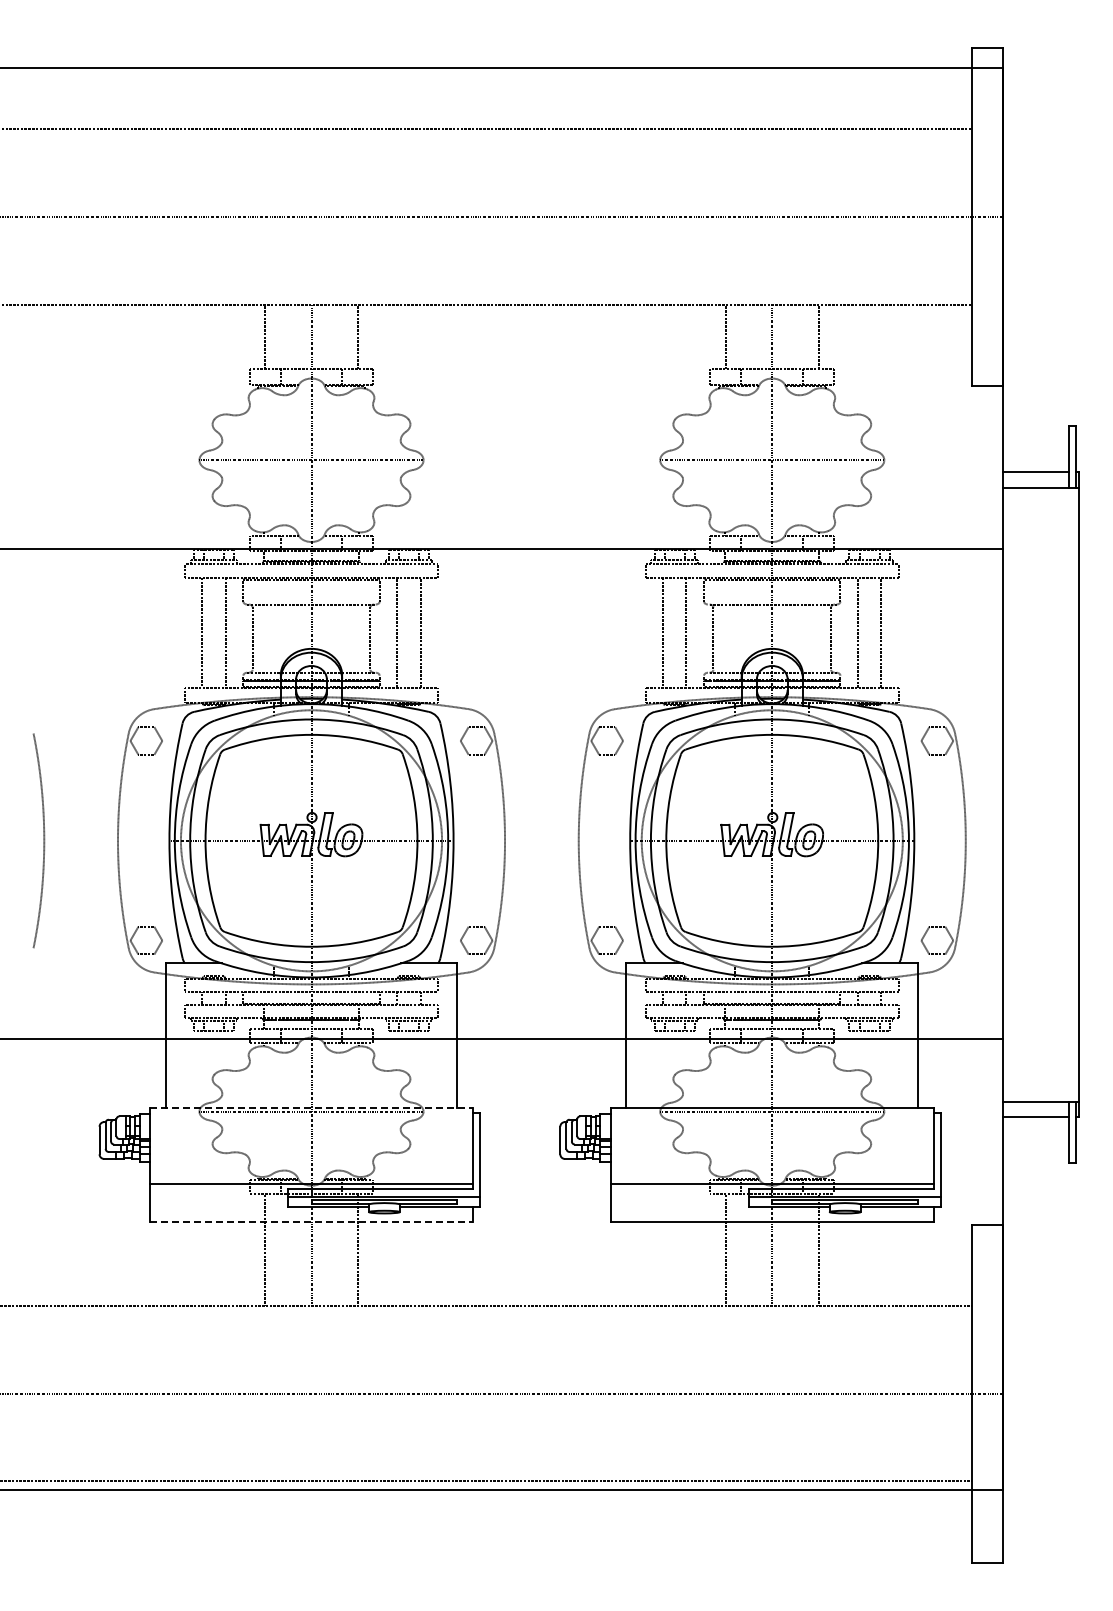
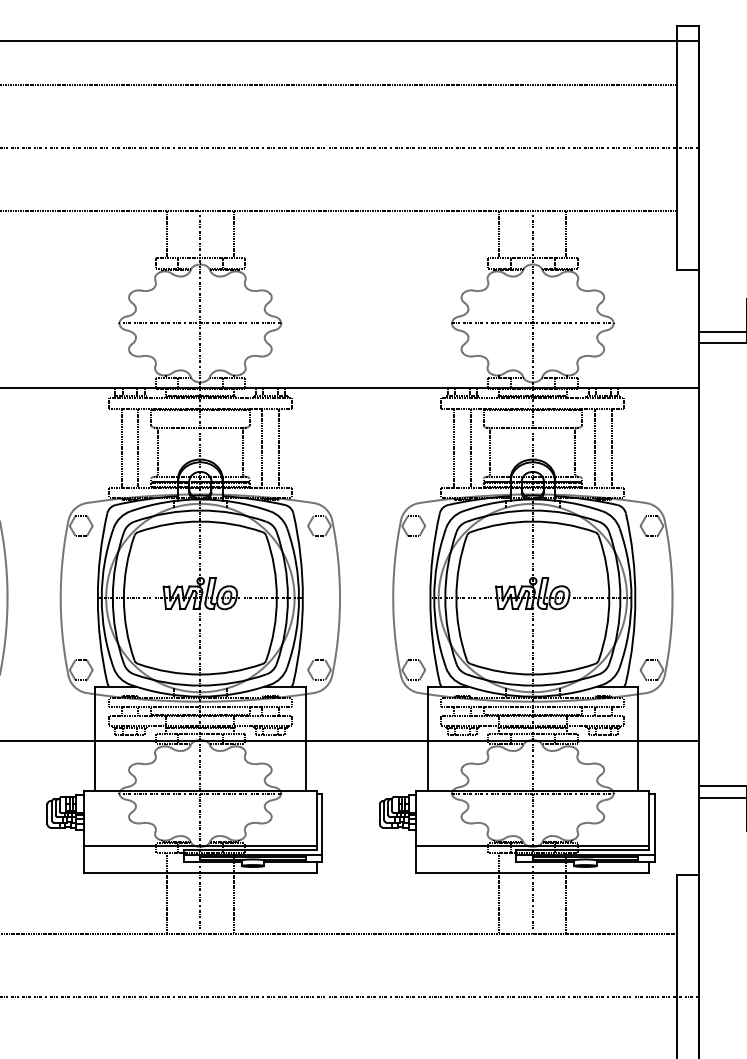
line: (312, 1107) -> (201, 790), dashed -> solid
line: (312, 1221) -> (201, 872), dashed -> solid

